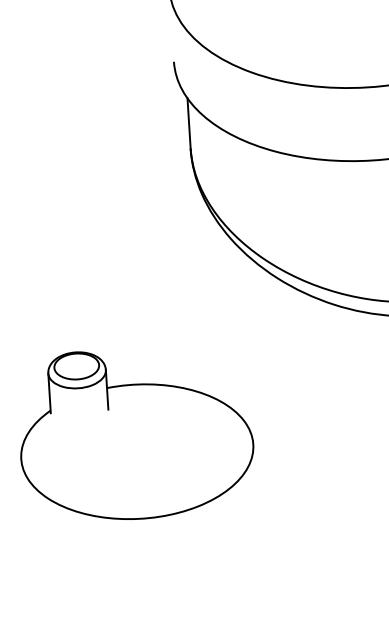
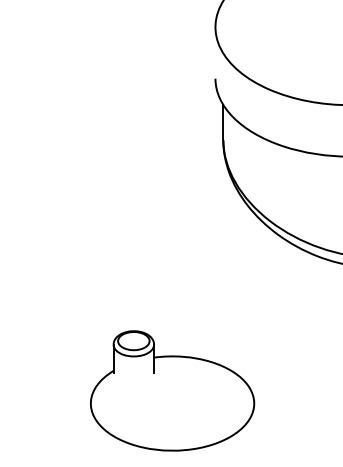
part: (136, 433) -> (172, 390), moved

